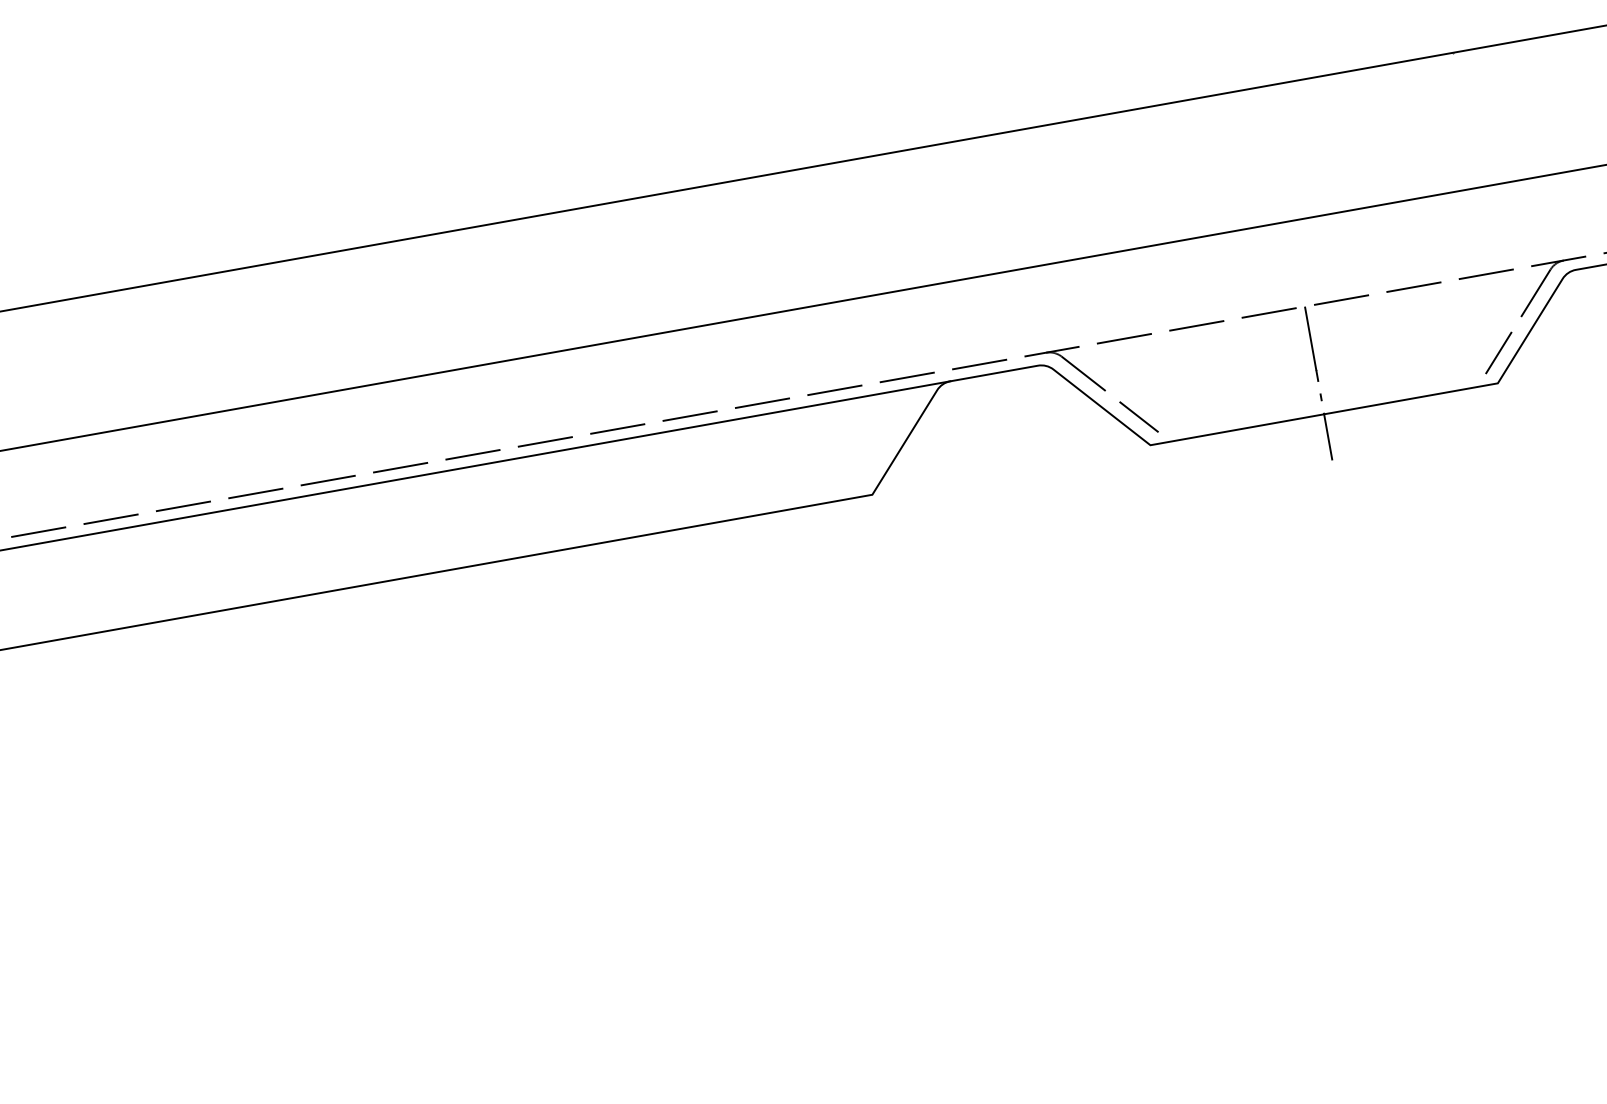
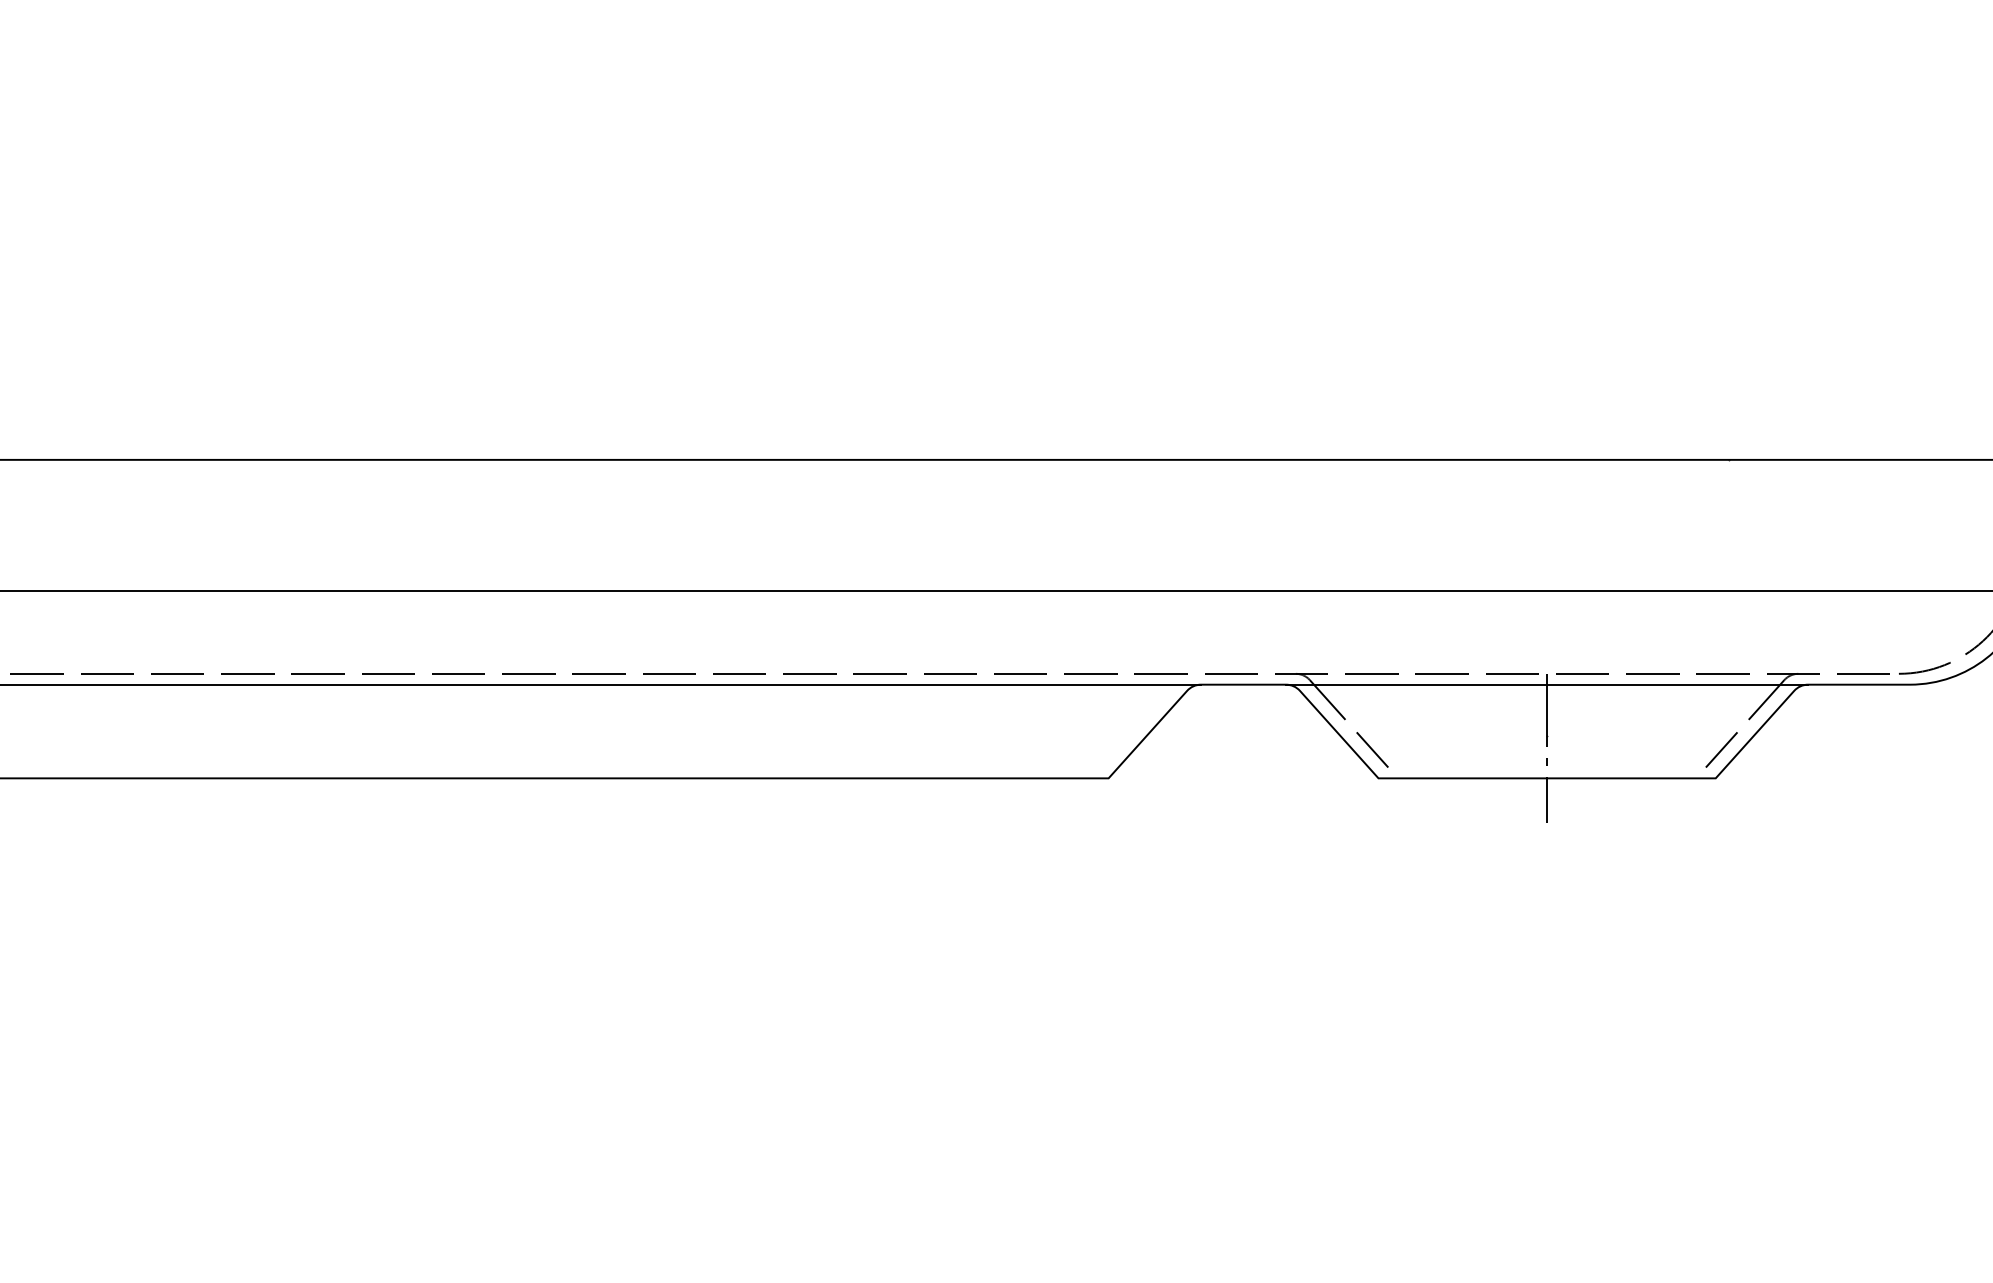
line: (1307, 317) -> (1547, 684), added

